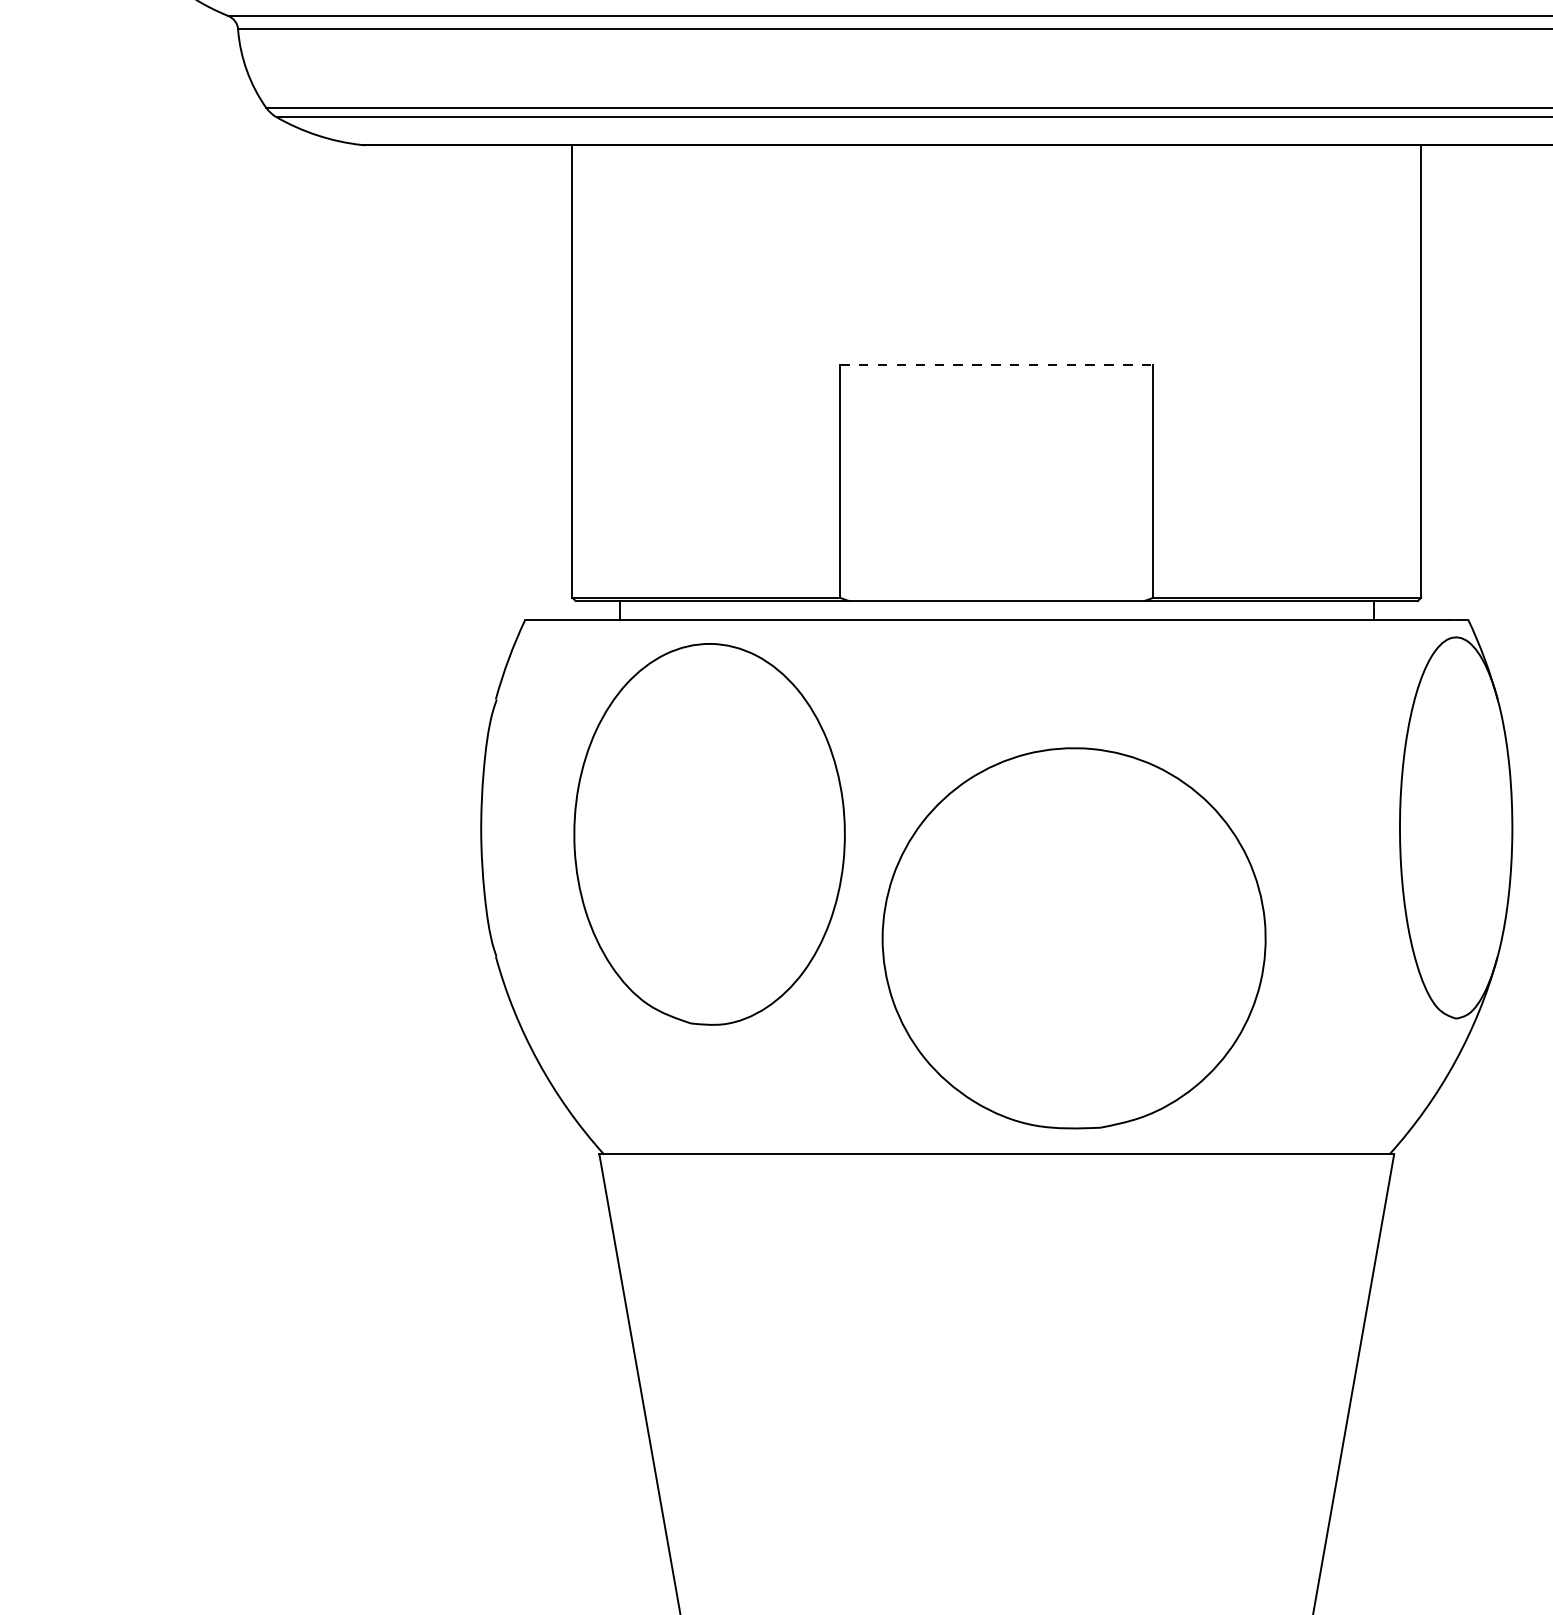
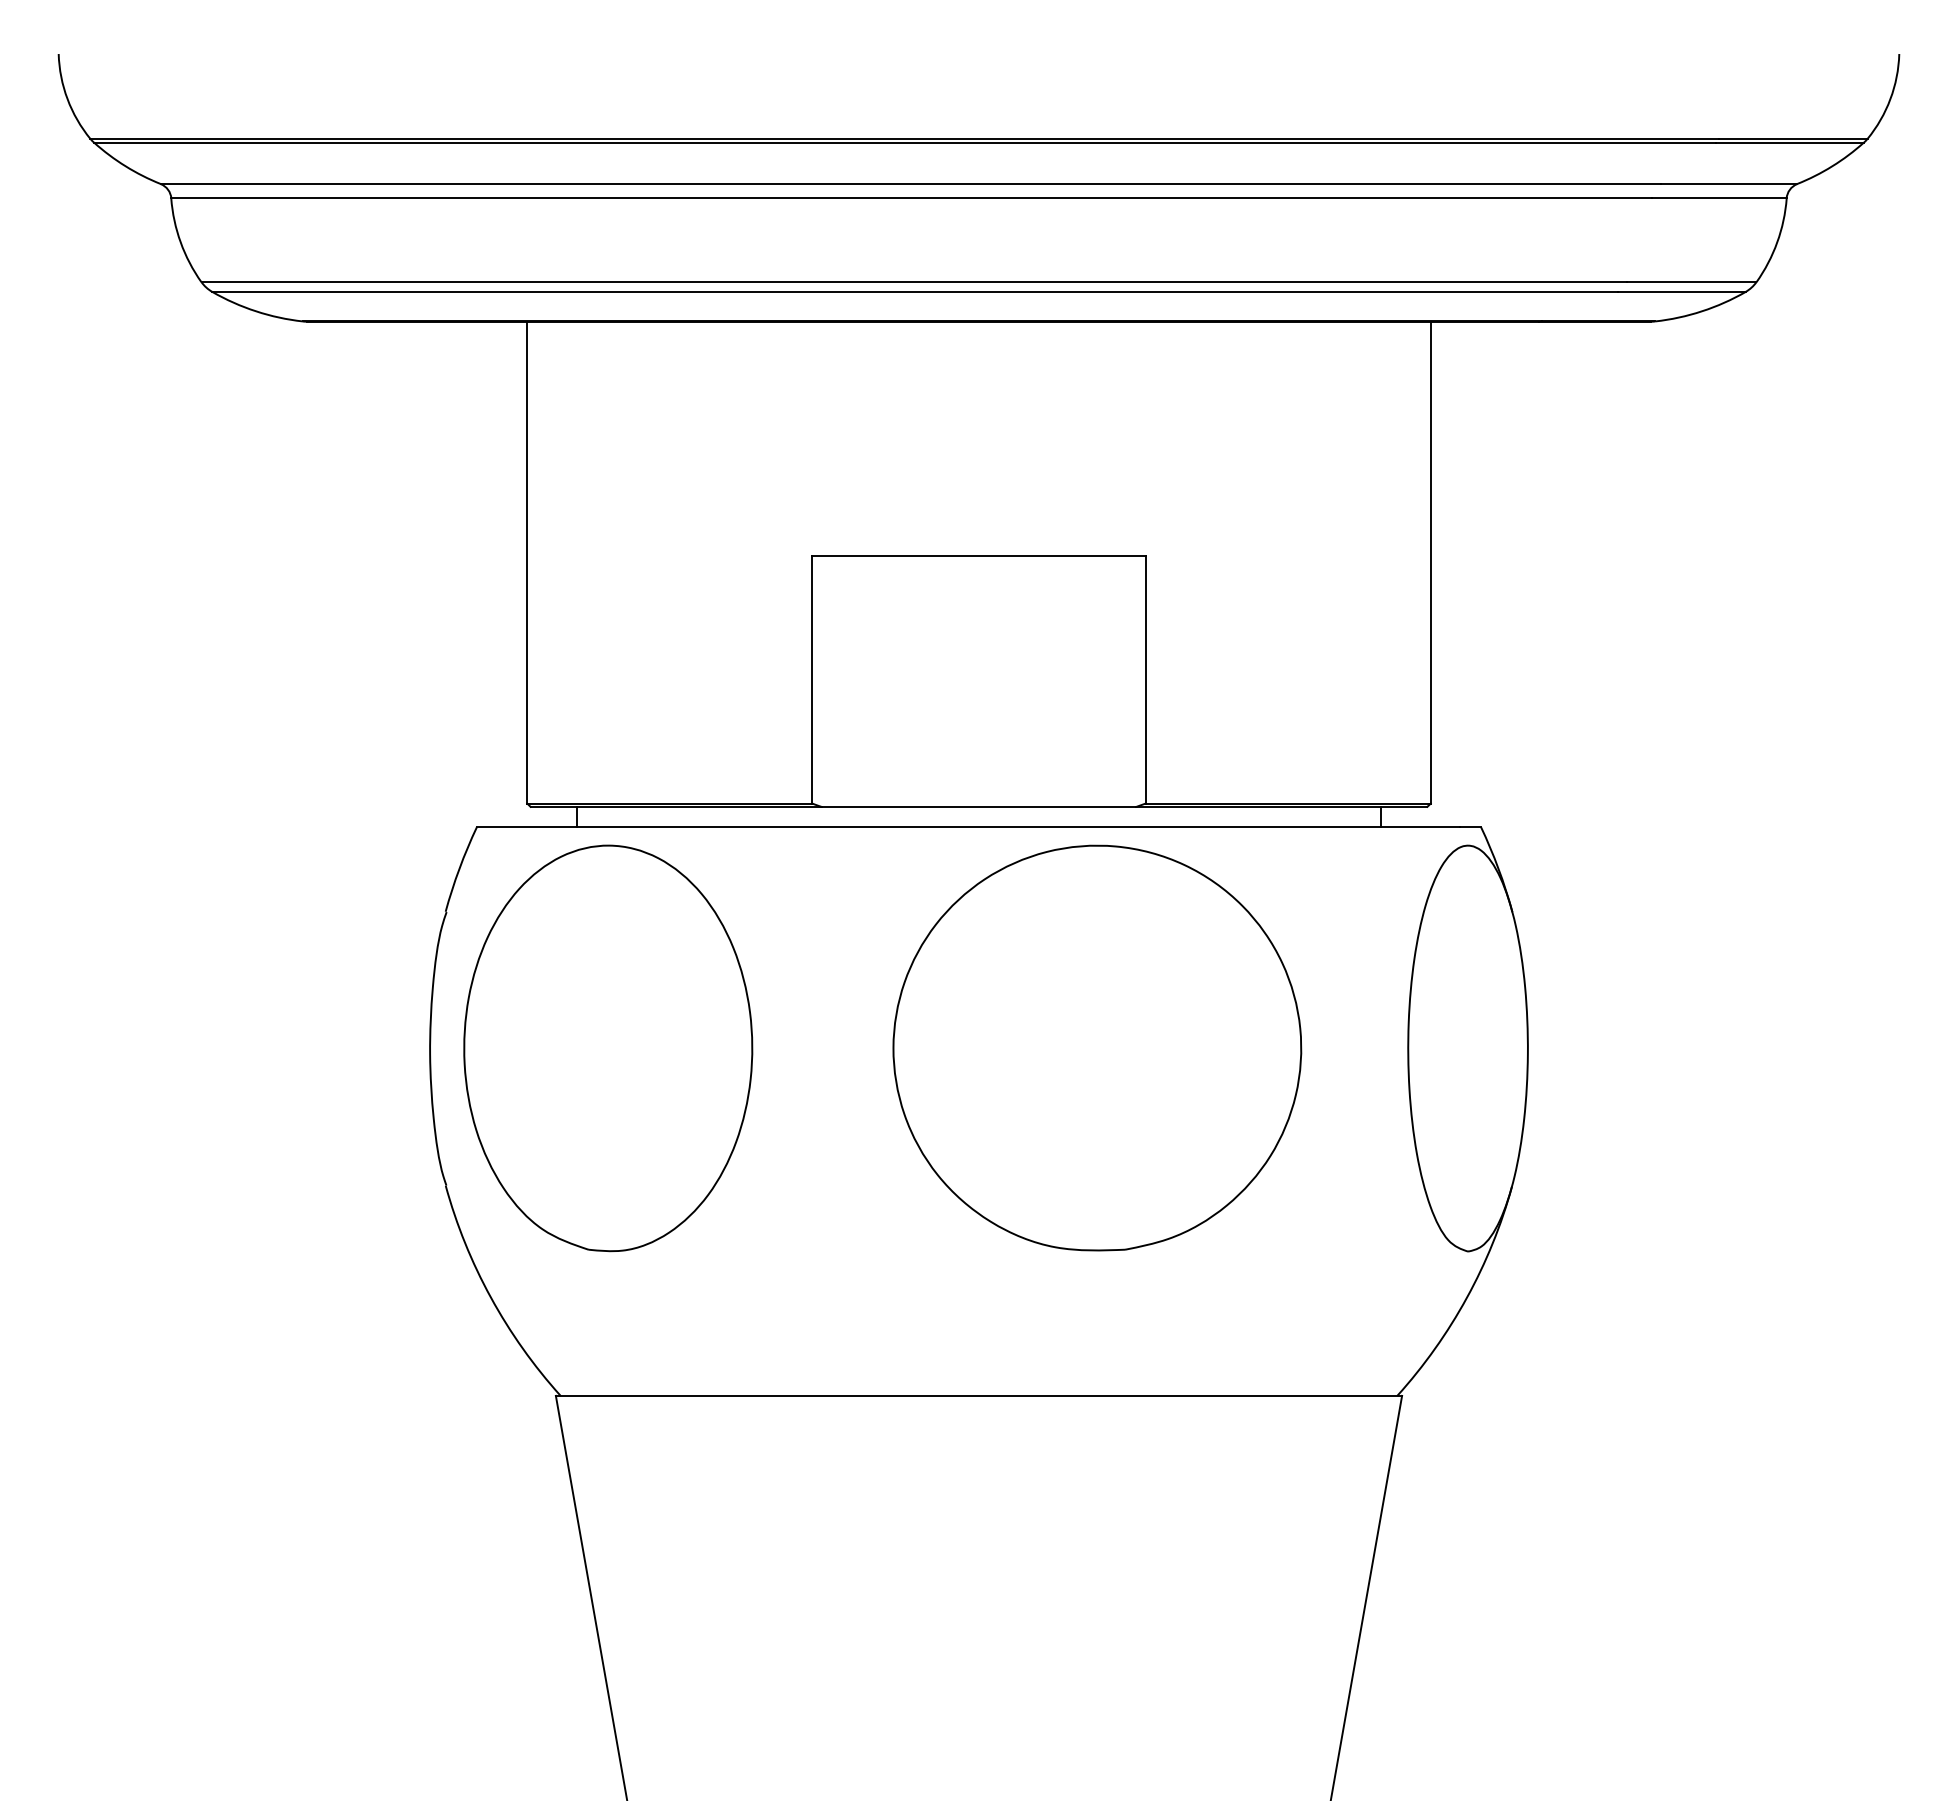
line: (996, 364) -> (978, 555), dashed -> solid
part: (709, 834) -> (608, 1048), moved
part: (1074, 937) -> (1097, 1047), moved

